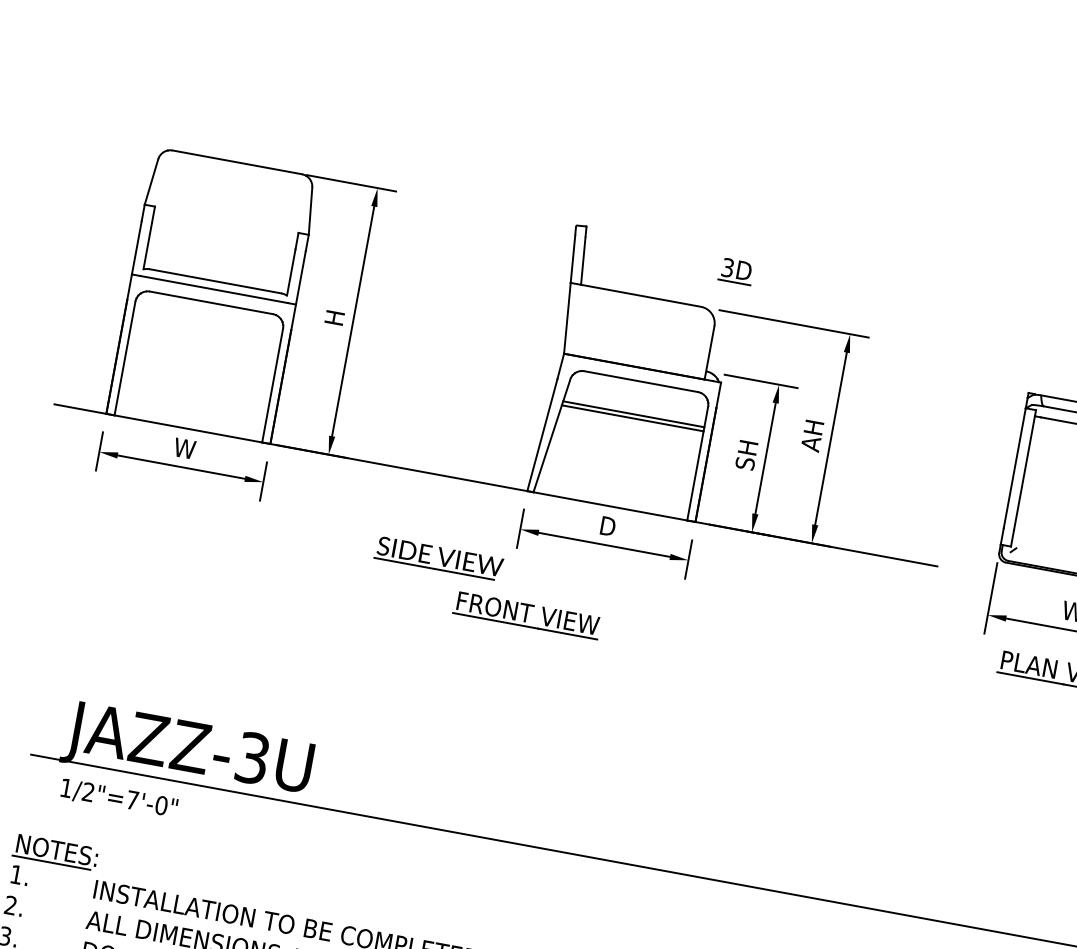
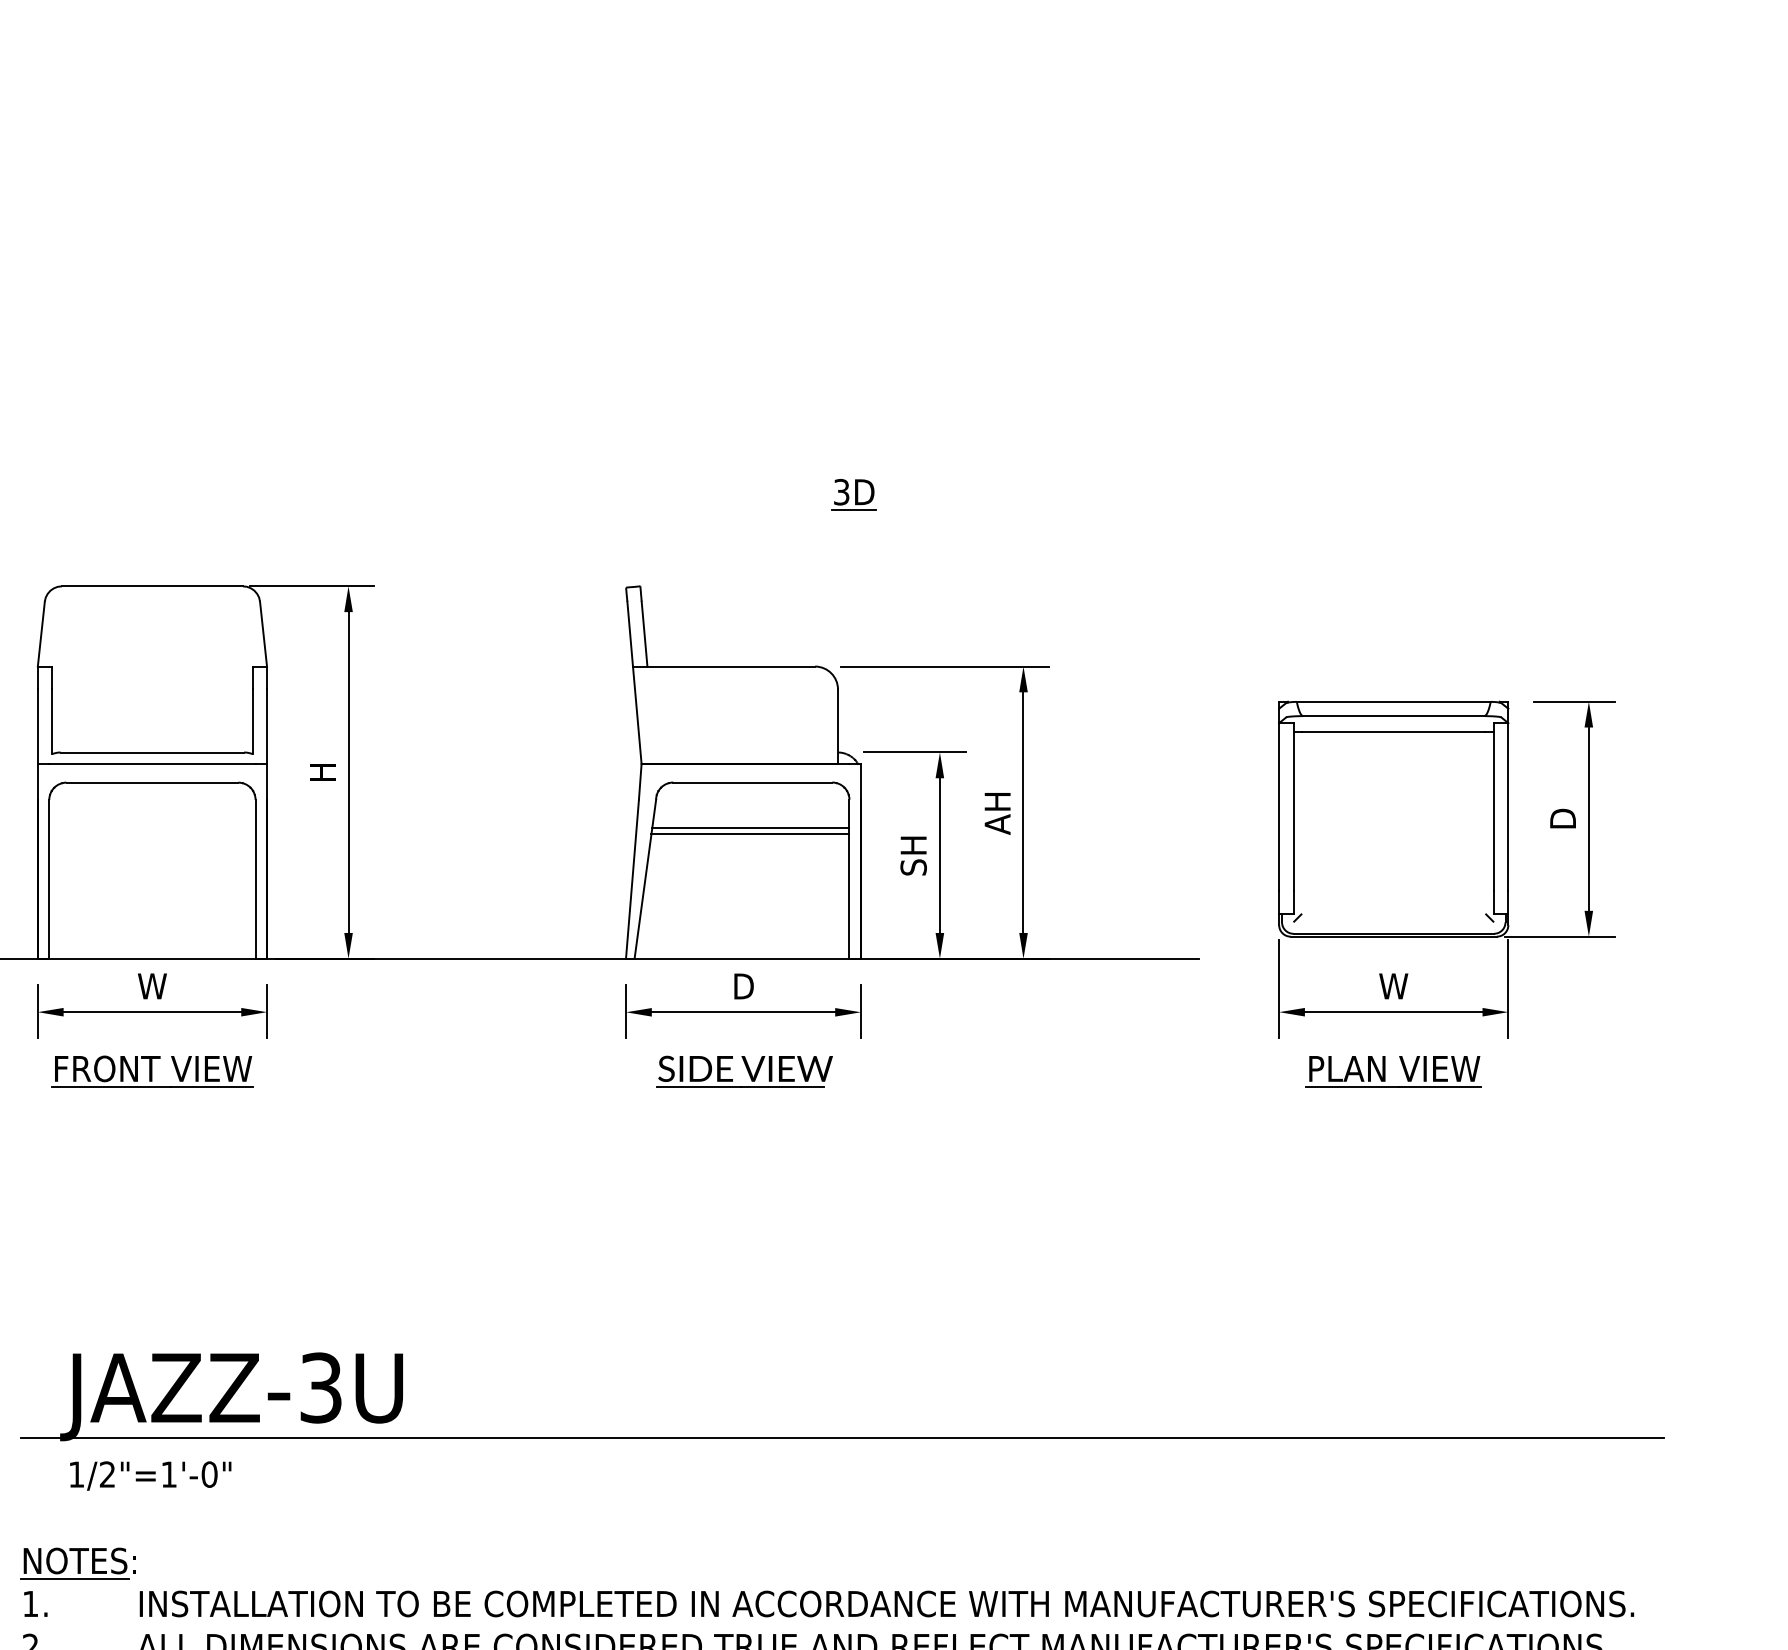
part: (736, 271) -> (853, 494), moved
part: (439, 558) -> (744, 1071), moved
part: (527, 615) -> (152, 1071), moved
text: (132, 800) -> (168, 1474), 1/2"=7'-0" -> 1/2"=1'-0"

